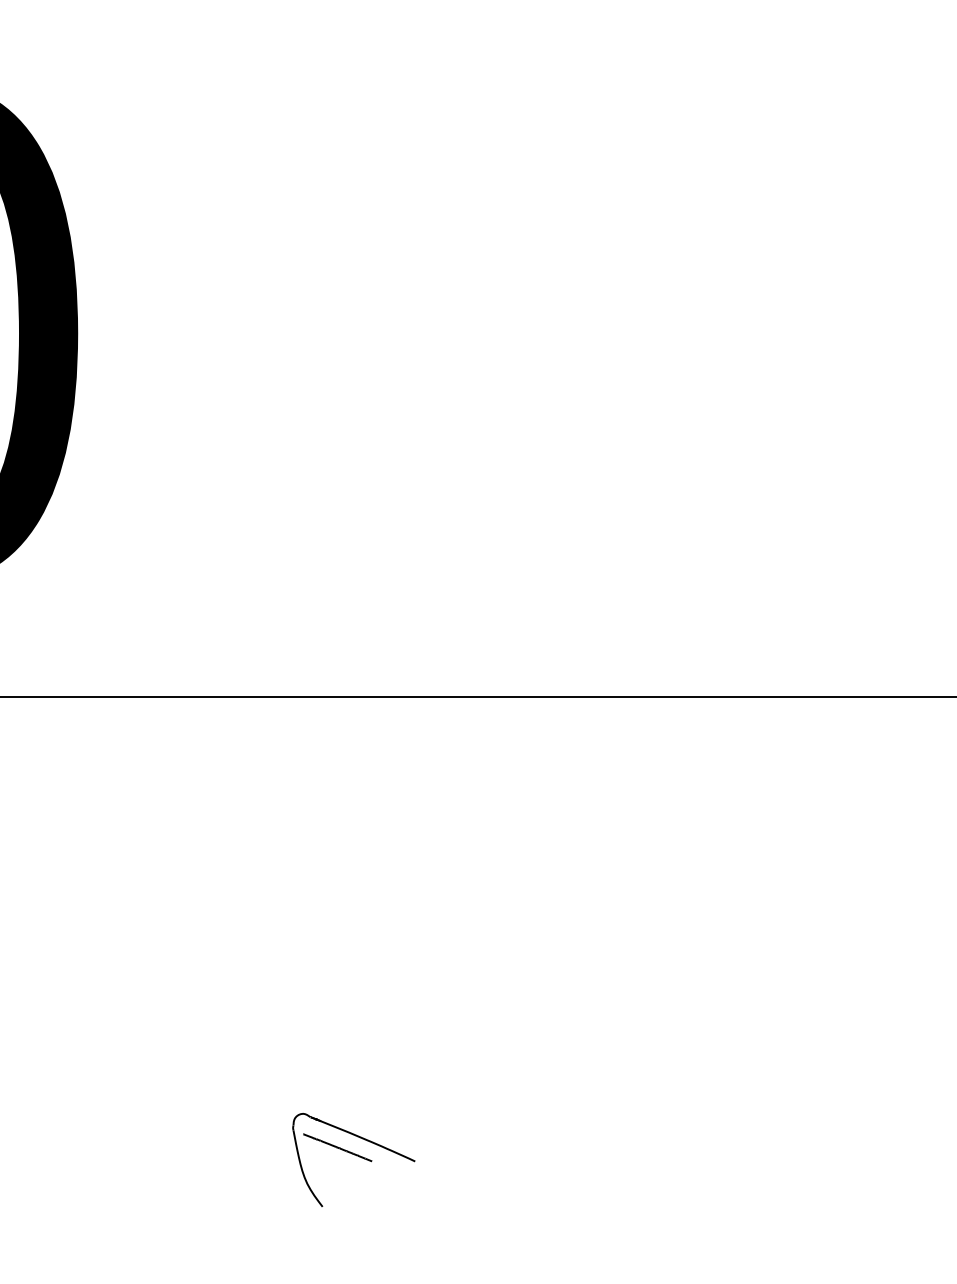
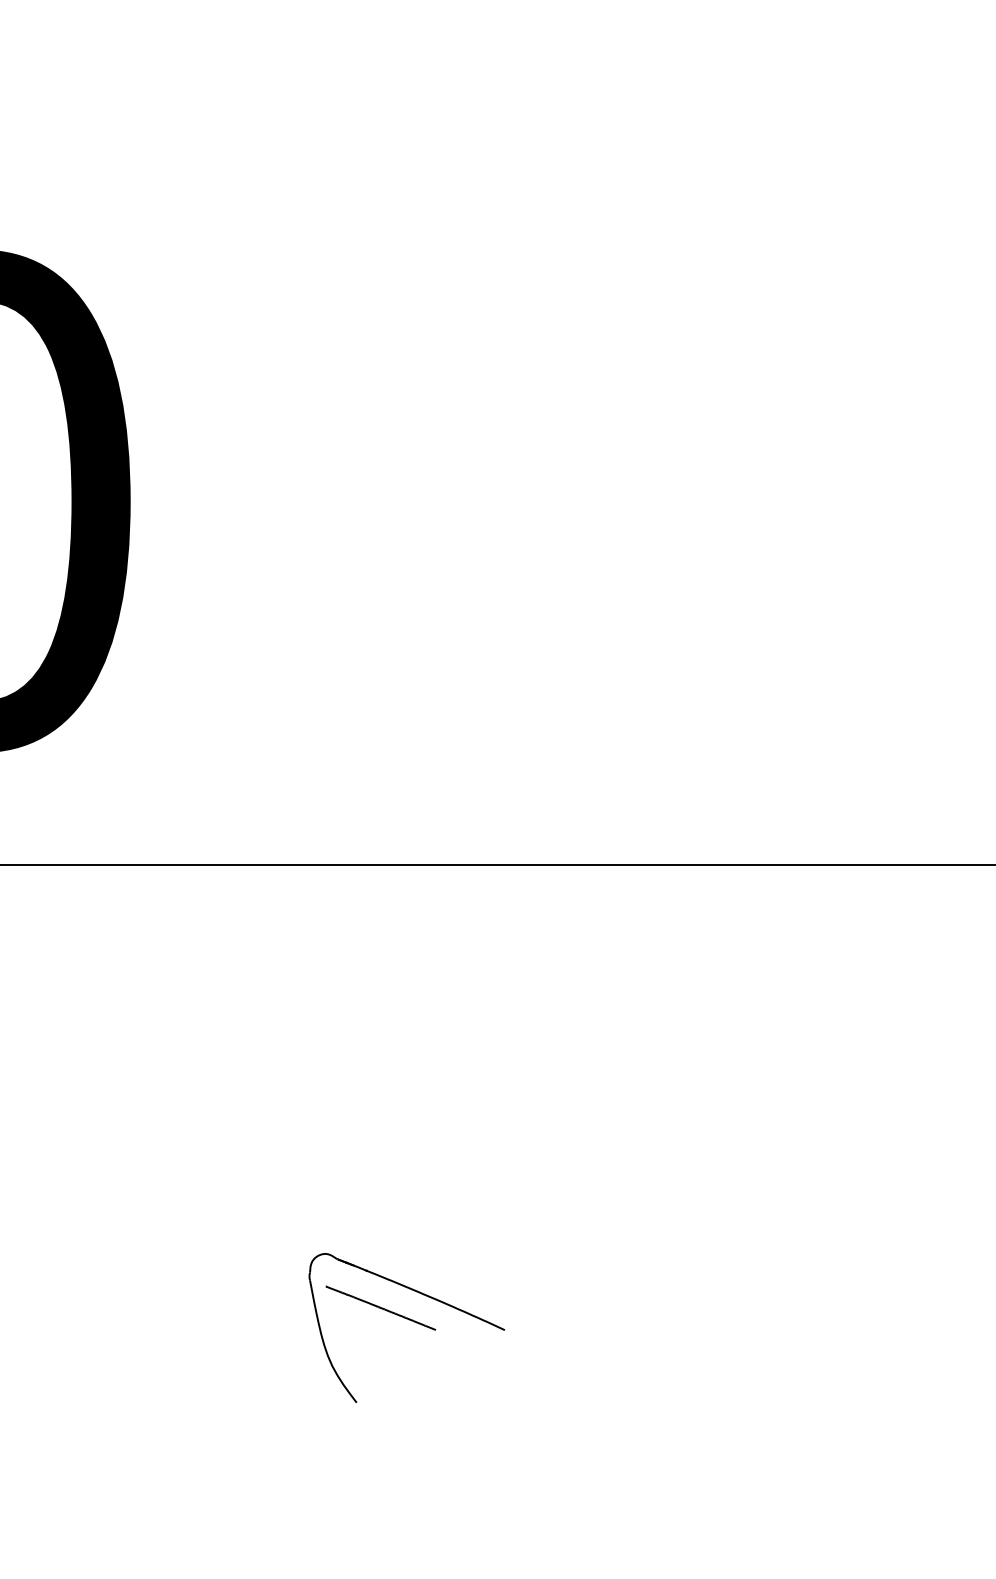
part: (352, 1160) -> (405, 1328), size x1.6

